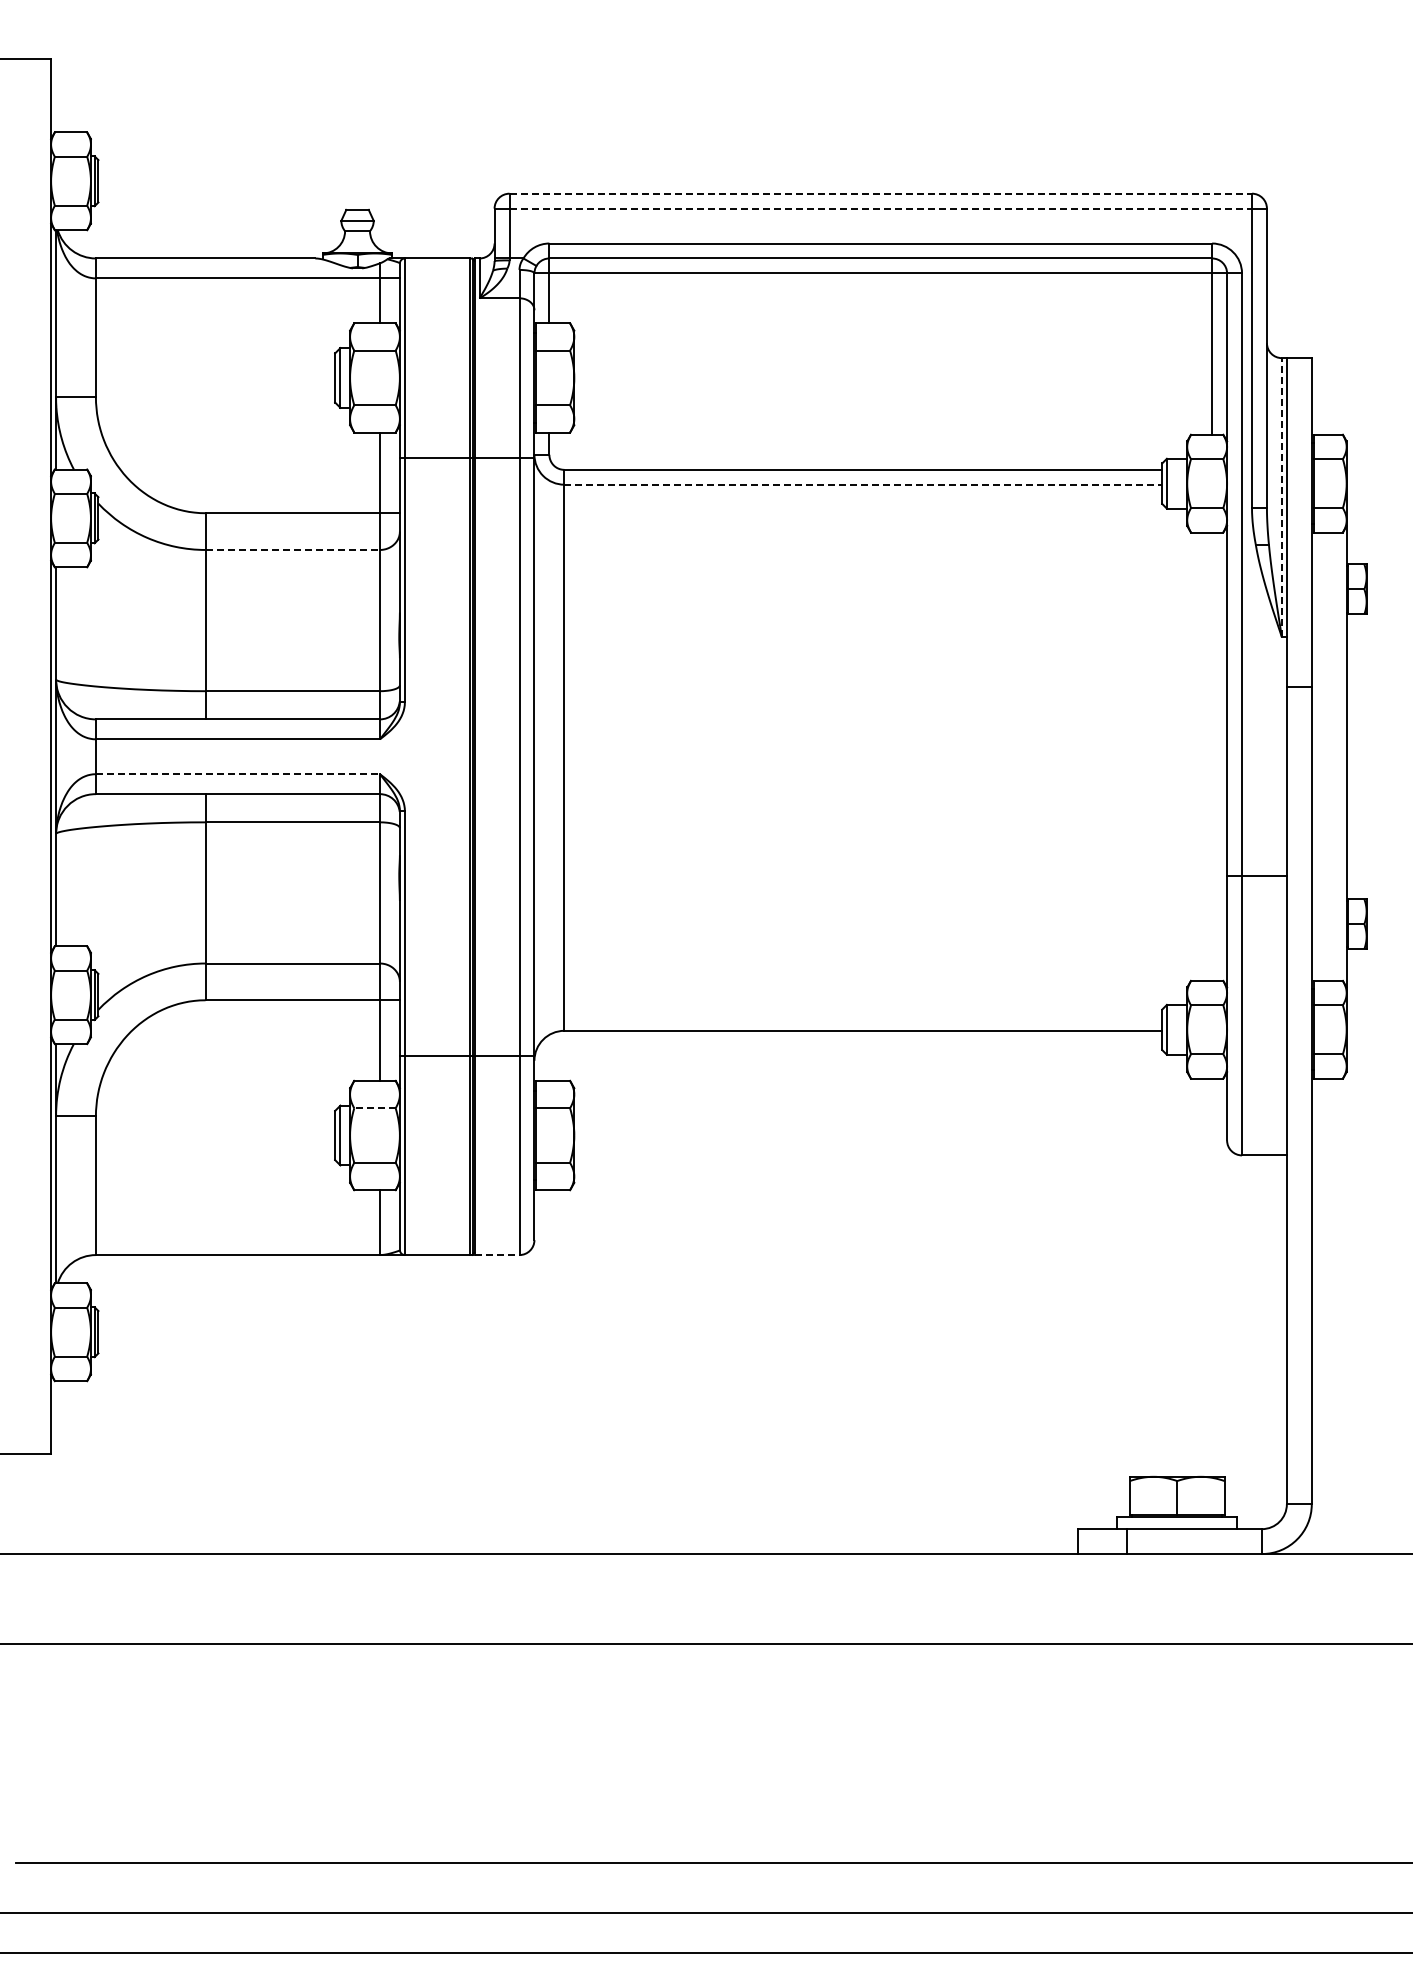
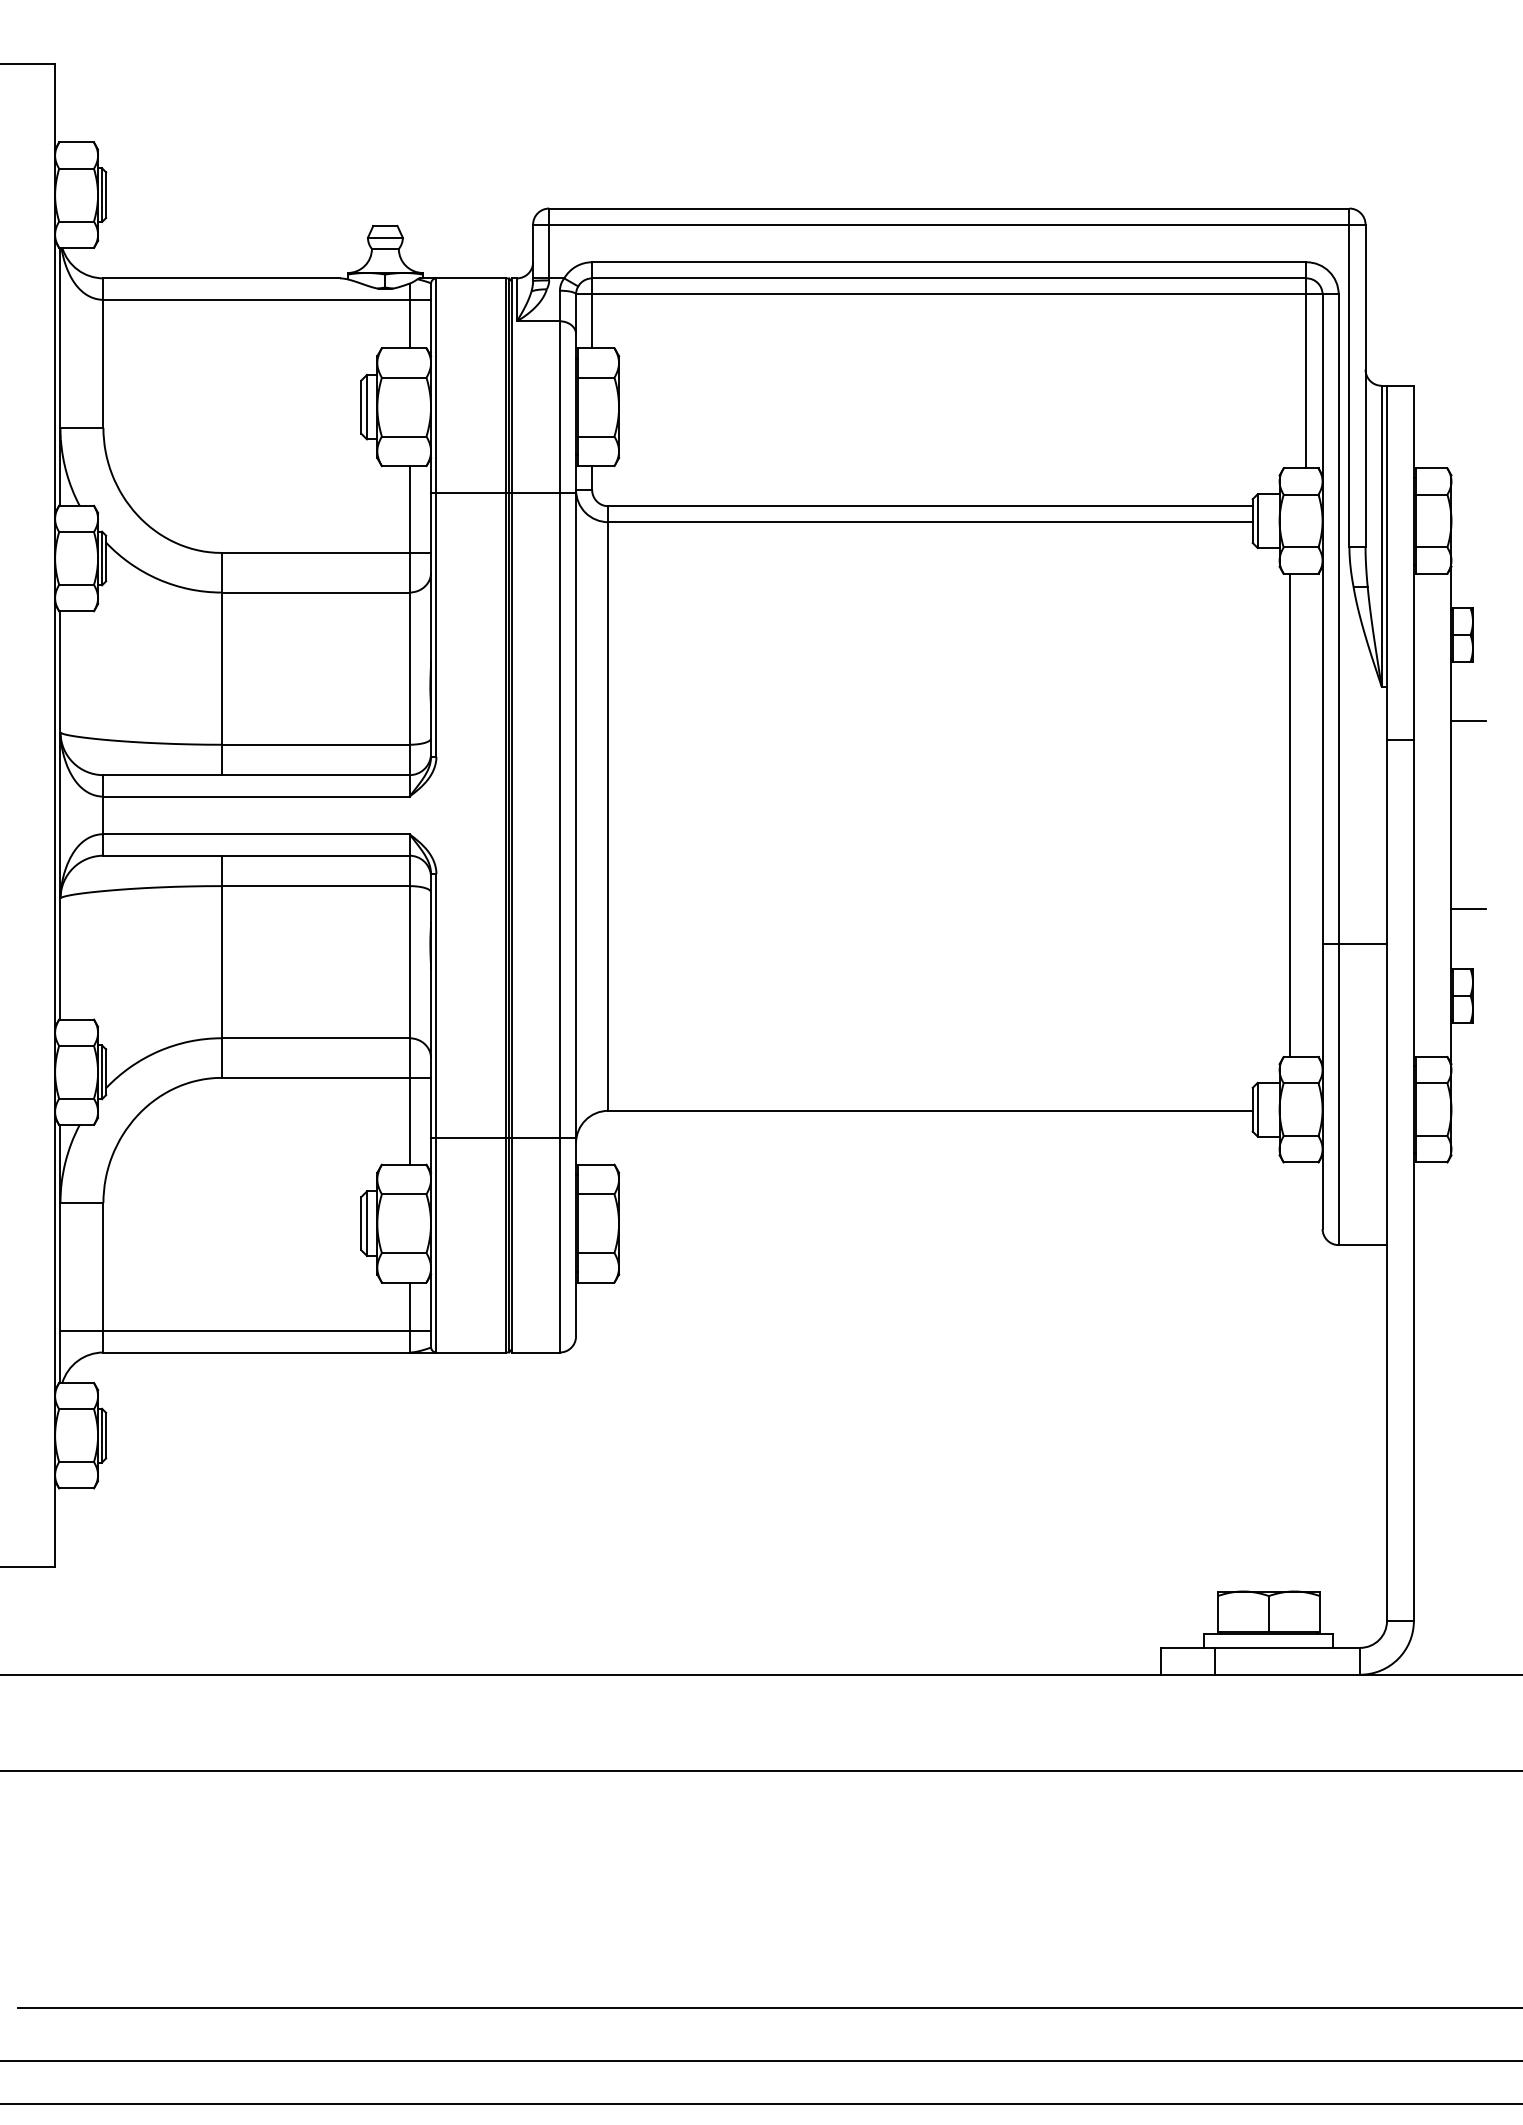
line: (881, 193) -> (950, 208), dashed -> solid
line: (881, 208) -> (950, 224), dashed -> solid
line: (863, 484) -> (930, 521), dashed -> solid
line: (1281, 497) -> (1381, 535), dashed -> solid
line: (293, 549) -> (316, 592), dashed -> solid
line: (1362, 669) -> (1468, 721), added
line: (1197, 756) -> (1290, 815), added
line: (238, 774) -> (257, 834), dashed -> solid
line: (1362, 843) -> (1468, 908), added
line: (374, 1108) -> (403, 1194), dashed -> solid
line: (227, 1235) -> (245, 1331), added
line: (497, 1255) -> (536, 1352), dashed -> solid

